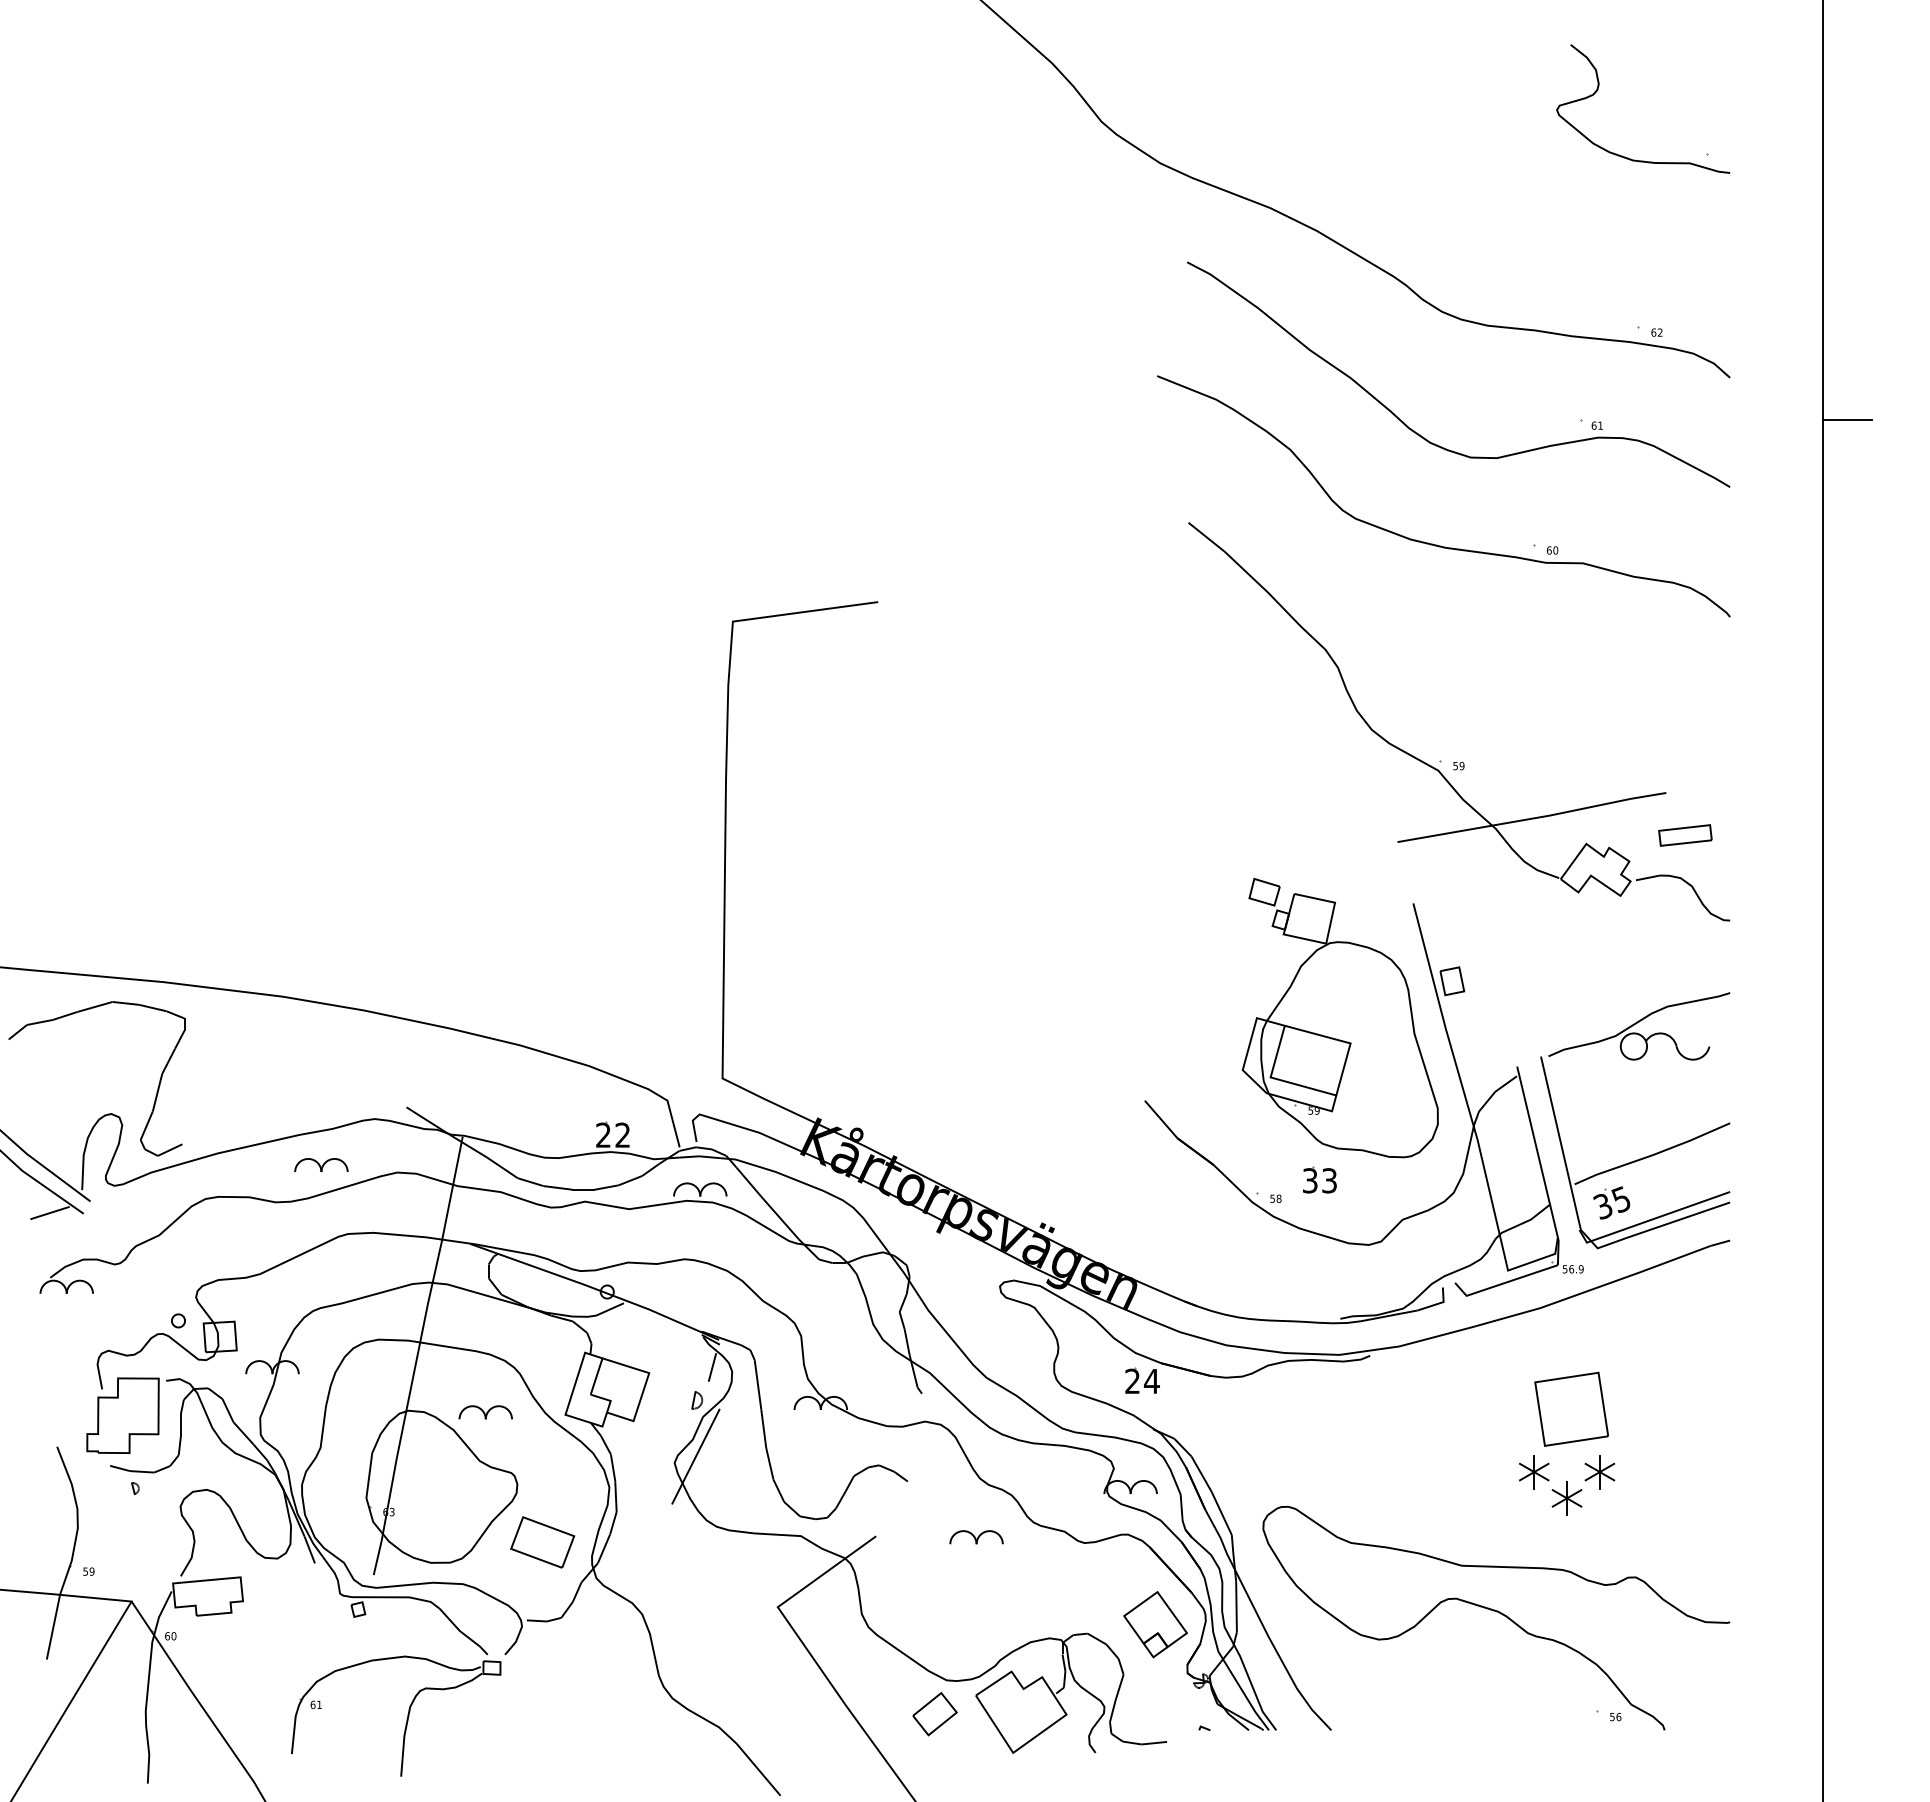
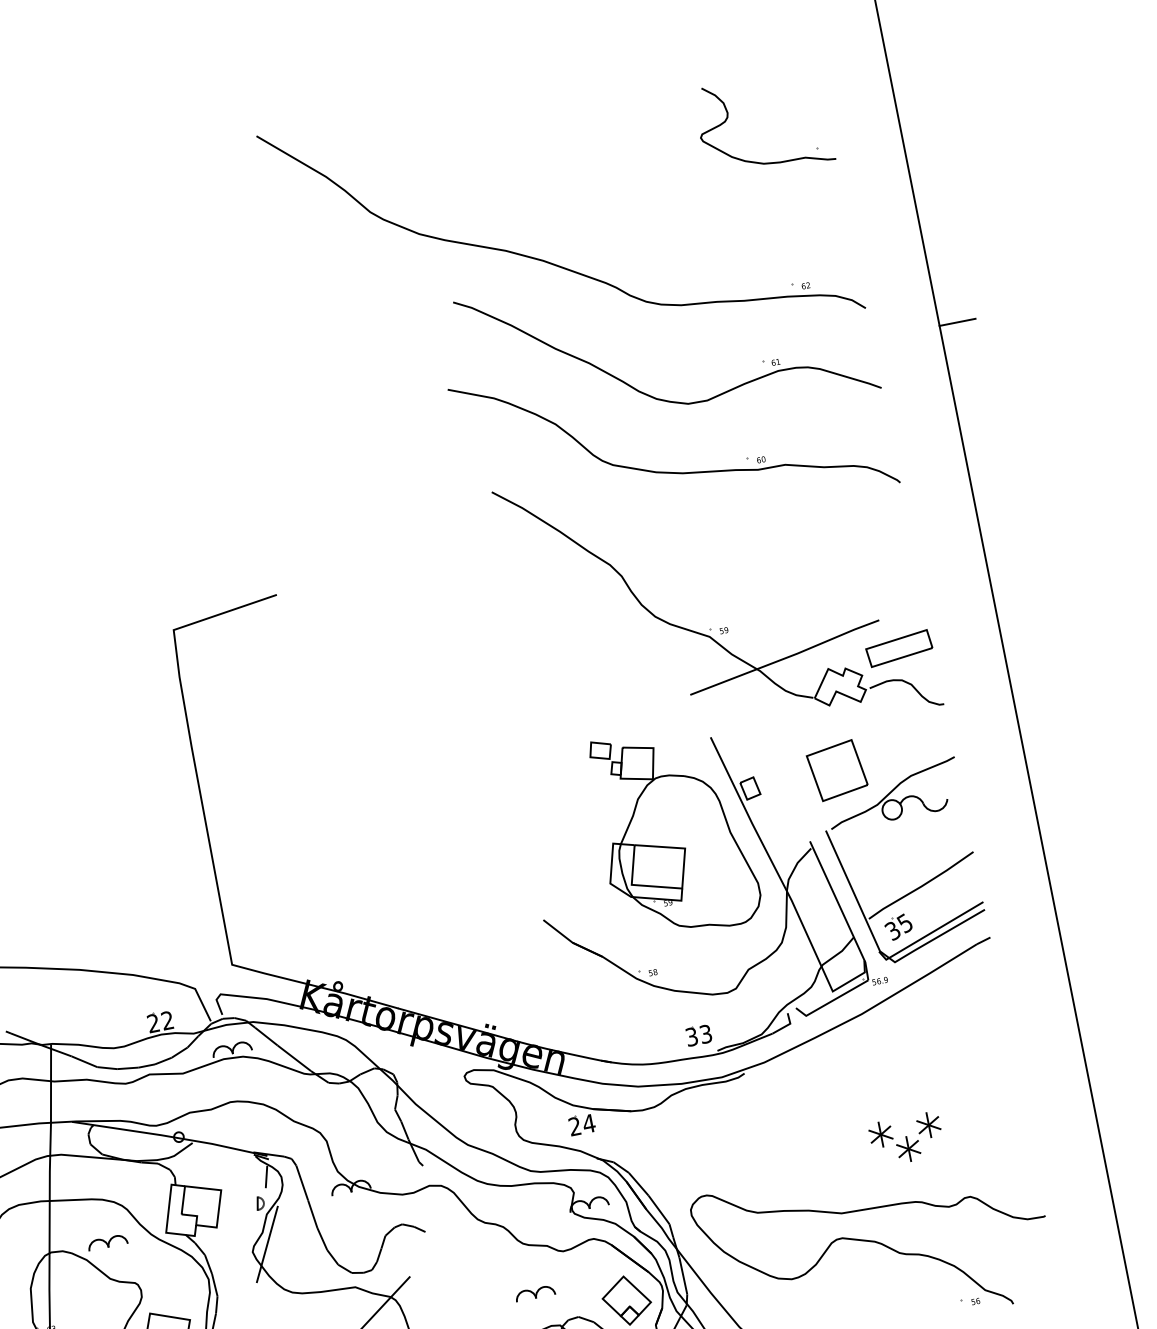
part: (1685, 835) -> (899, 648), size x1.67
part: (1319, 1179) -> (698, 1034), moved
part: (1571, 1408) -> (837, 770), moved
part: (976, 1537) -> (535, 1293), moved

